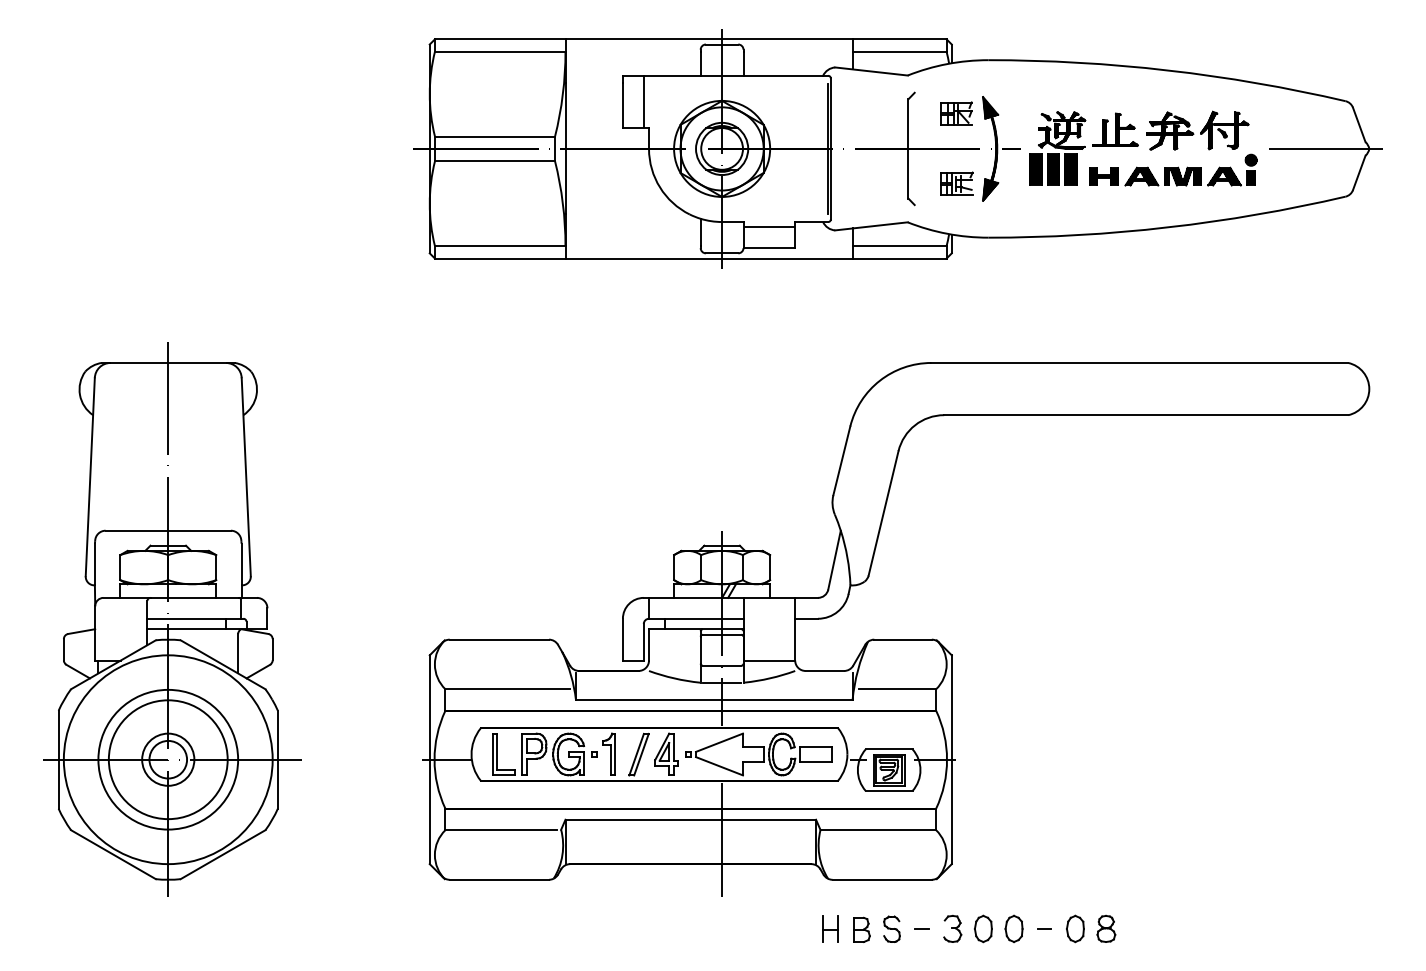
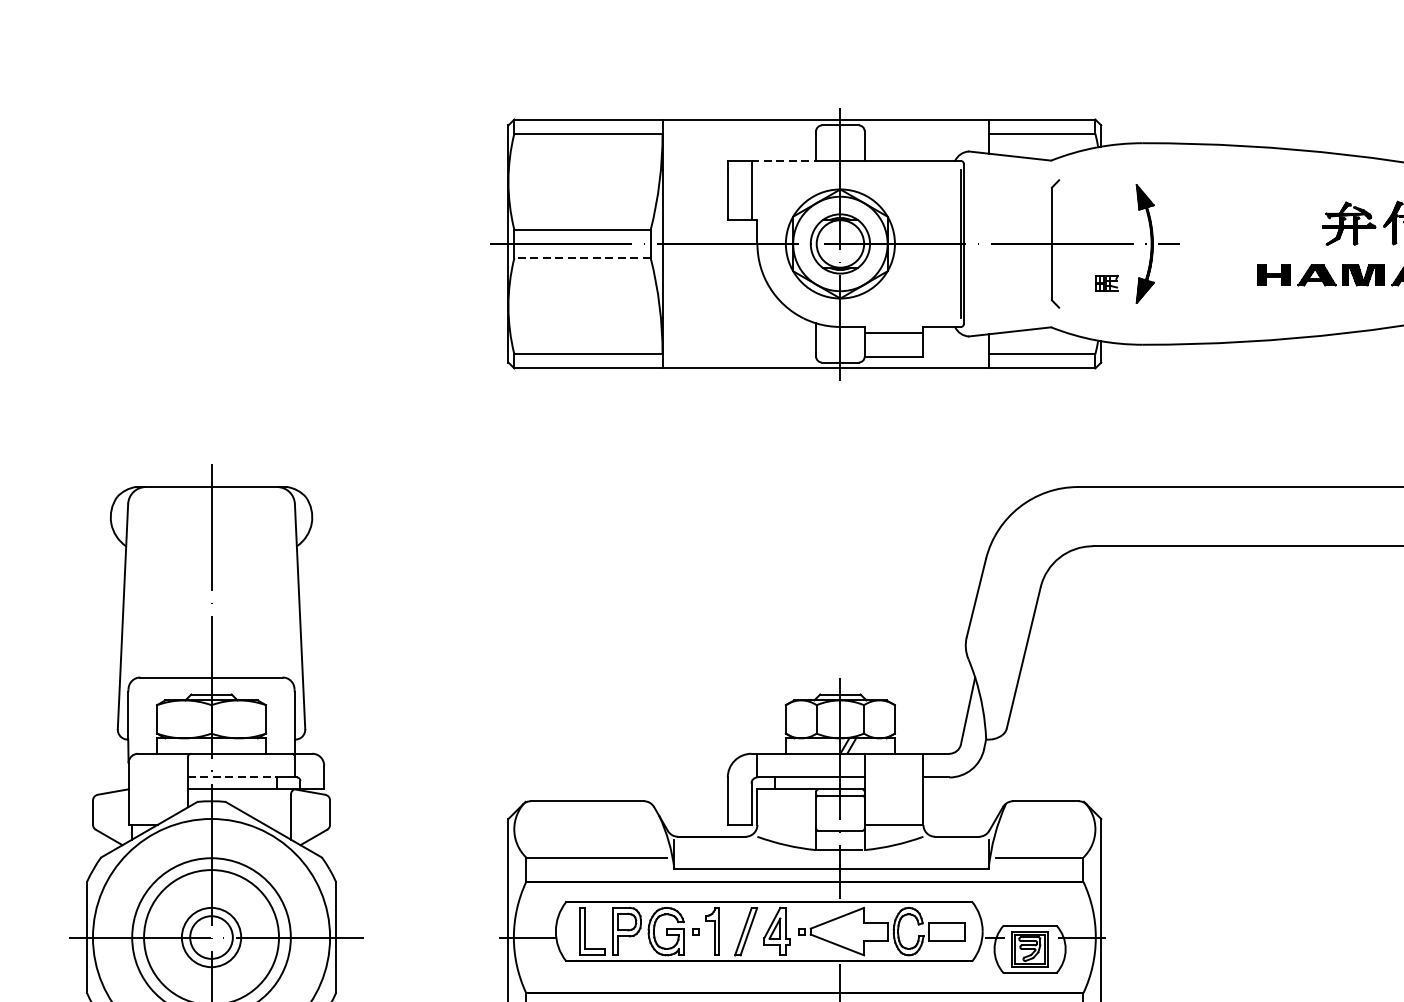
line: (672, 75) -> (784, 160), solid -> dashed
part: (956, 113) -> (1106, 203), removed
part: (1083, 148) -> (1250, 243), removed
line: (494, 161) -> (581, 258), solid -> dashed
part: (956, 183) -> (1106, 283), size x0.6
line: (187, 618) -> (233, 777), solid -> dashed

